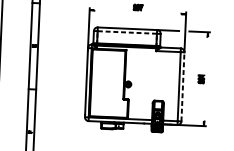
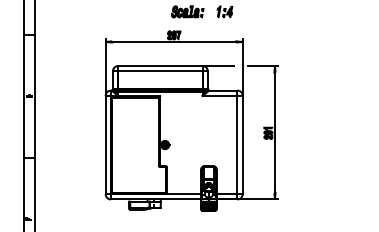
line: (138, 11) -> (174, 41), added
line: (126, 32) -> (159, 71), dashed -> solid
line: (205, 79) -> (274, 132), added
line: (182, 86) -> (242, 144), dashed -> solid

